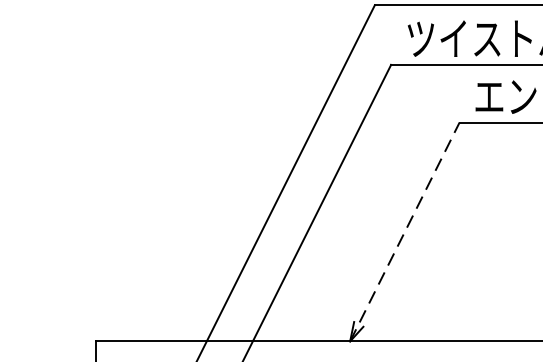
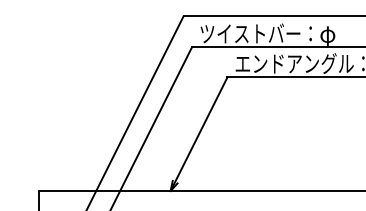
line: (405, 230) -> (199, 133), dashed -> solid

